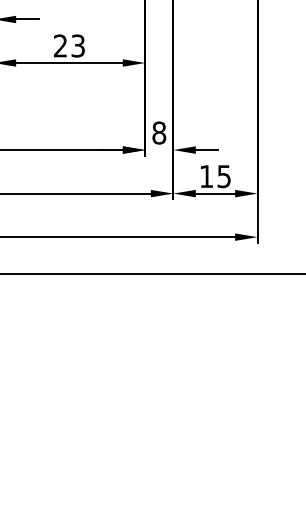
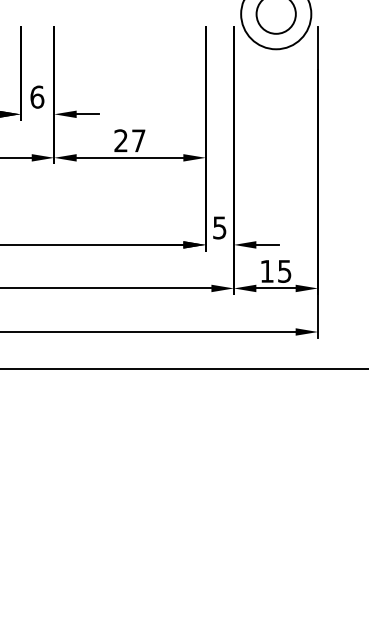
text: (77, 45) -> (138, 140), 23 -> 27
text: (158, 132) -> (219, 227), 8 -> 5

